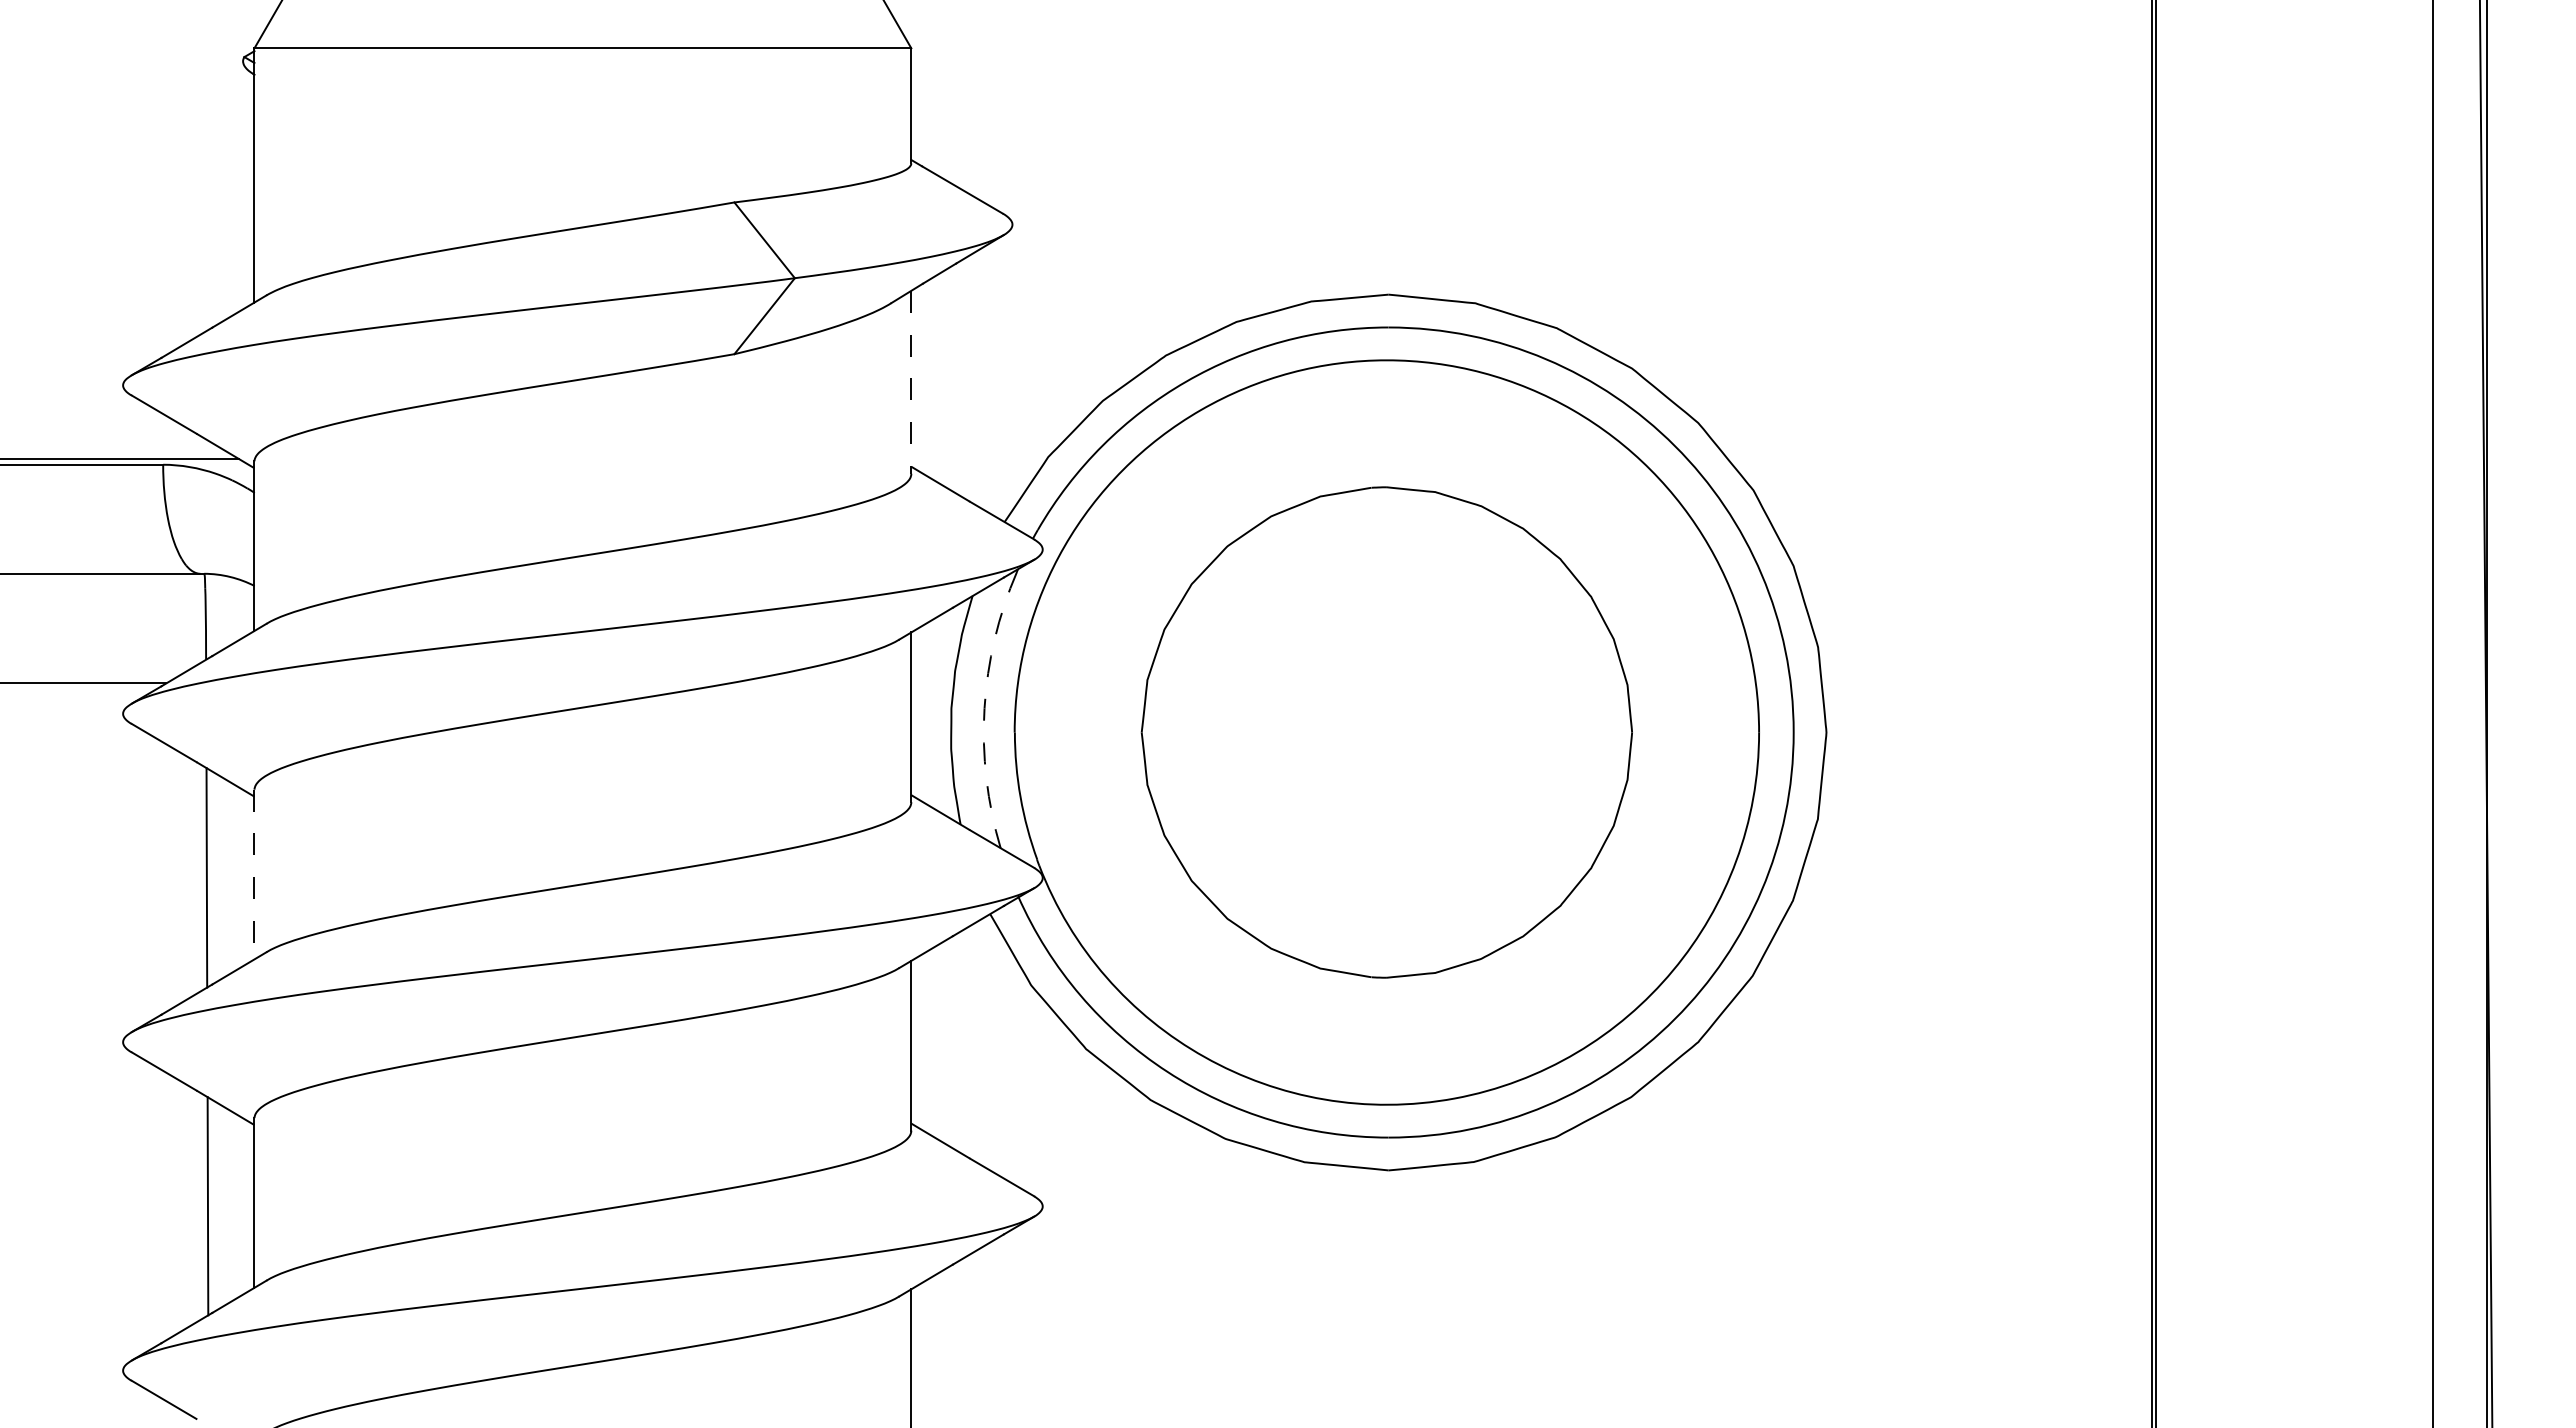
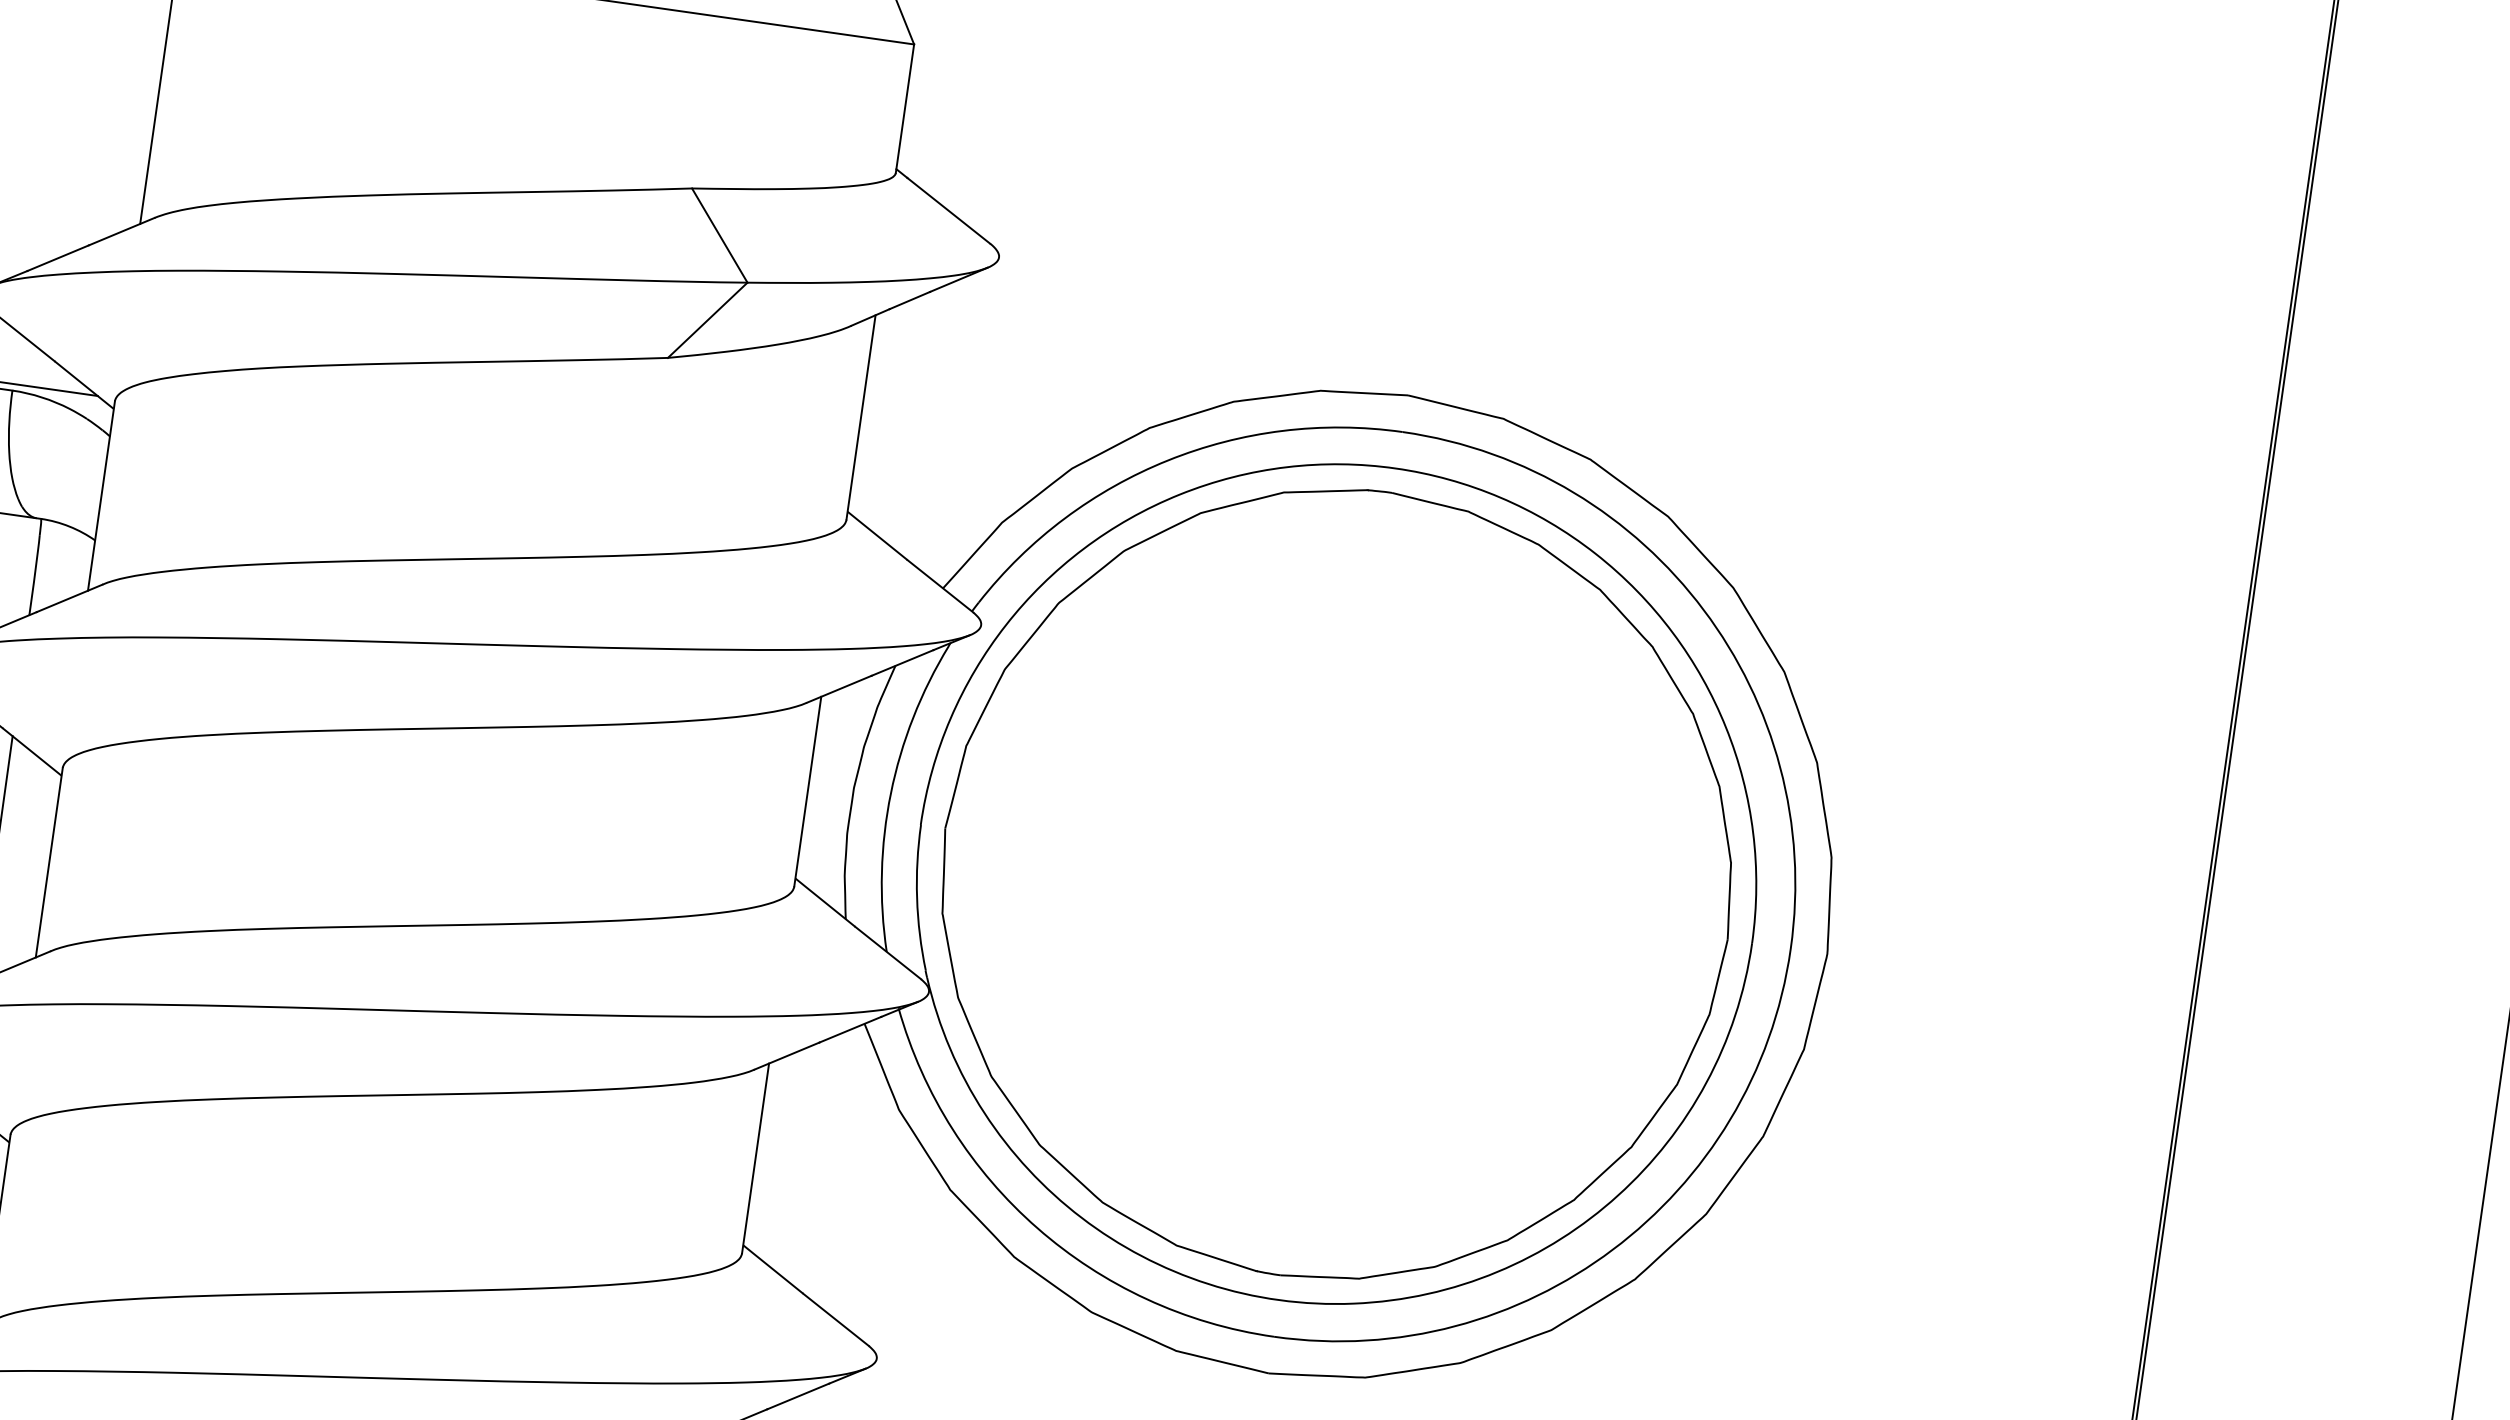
line: (911, 382) -> (861, 417), dashed -> solid
arc: (984, 708) -> (890, 793), dashed -> solid
part: (1386, 732) -> (1336, 884), size x1.43
line: (254, 874) -> (49, 862), dashed -> solid

